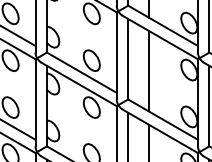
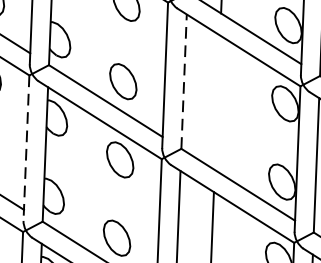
line: (128, 58) -> (184, 80), solid -> dashed
line: (148, 70) -> (217, 101), removed
line: (35, 102) -> (26, 147), solid -> dashed

